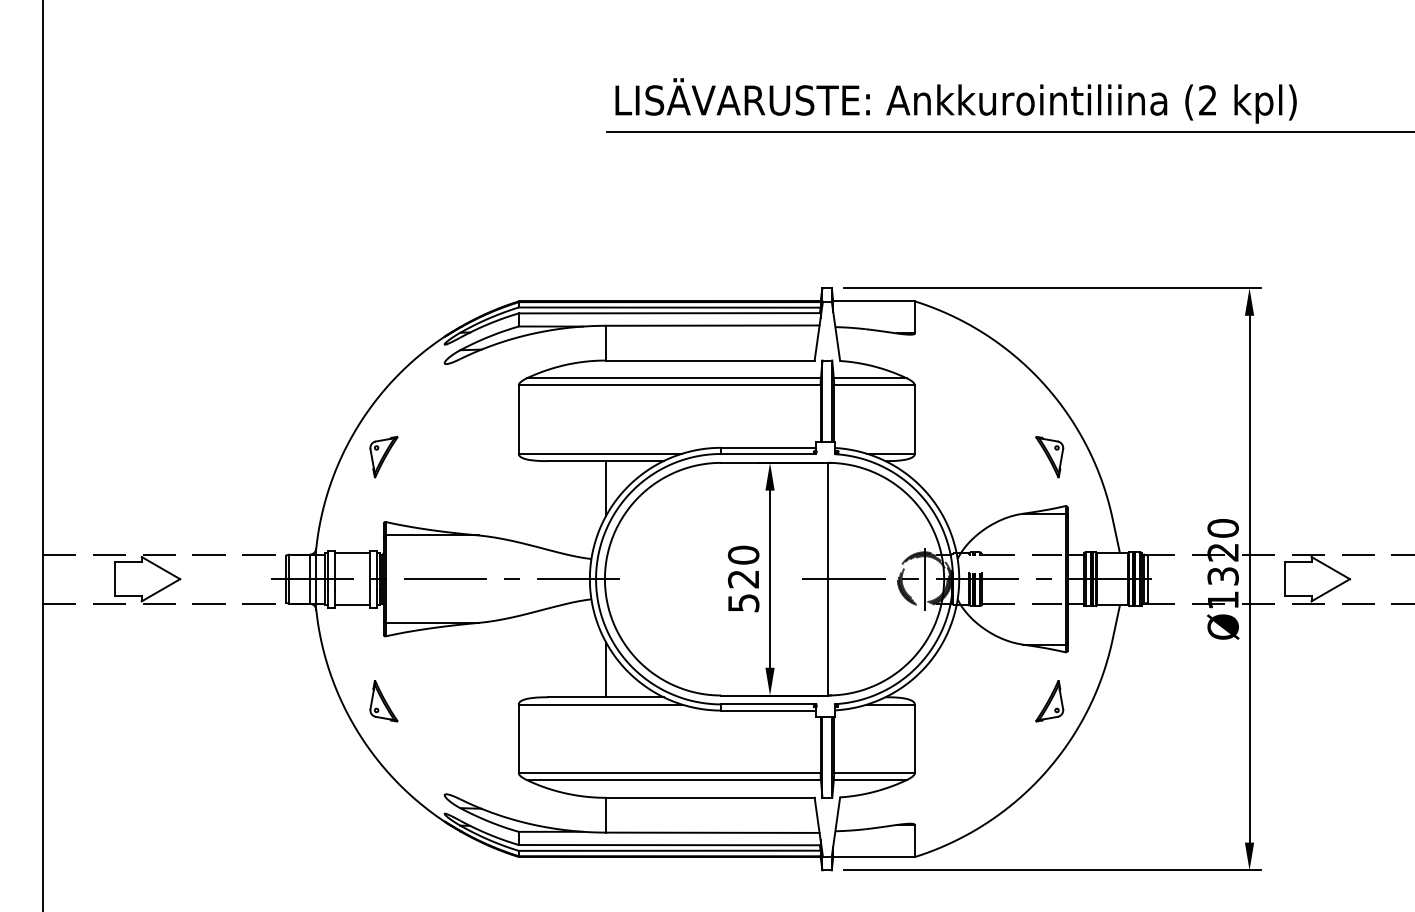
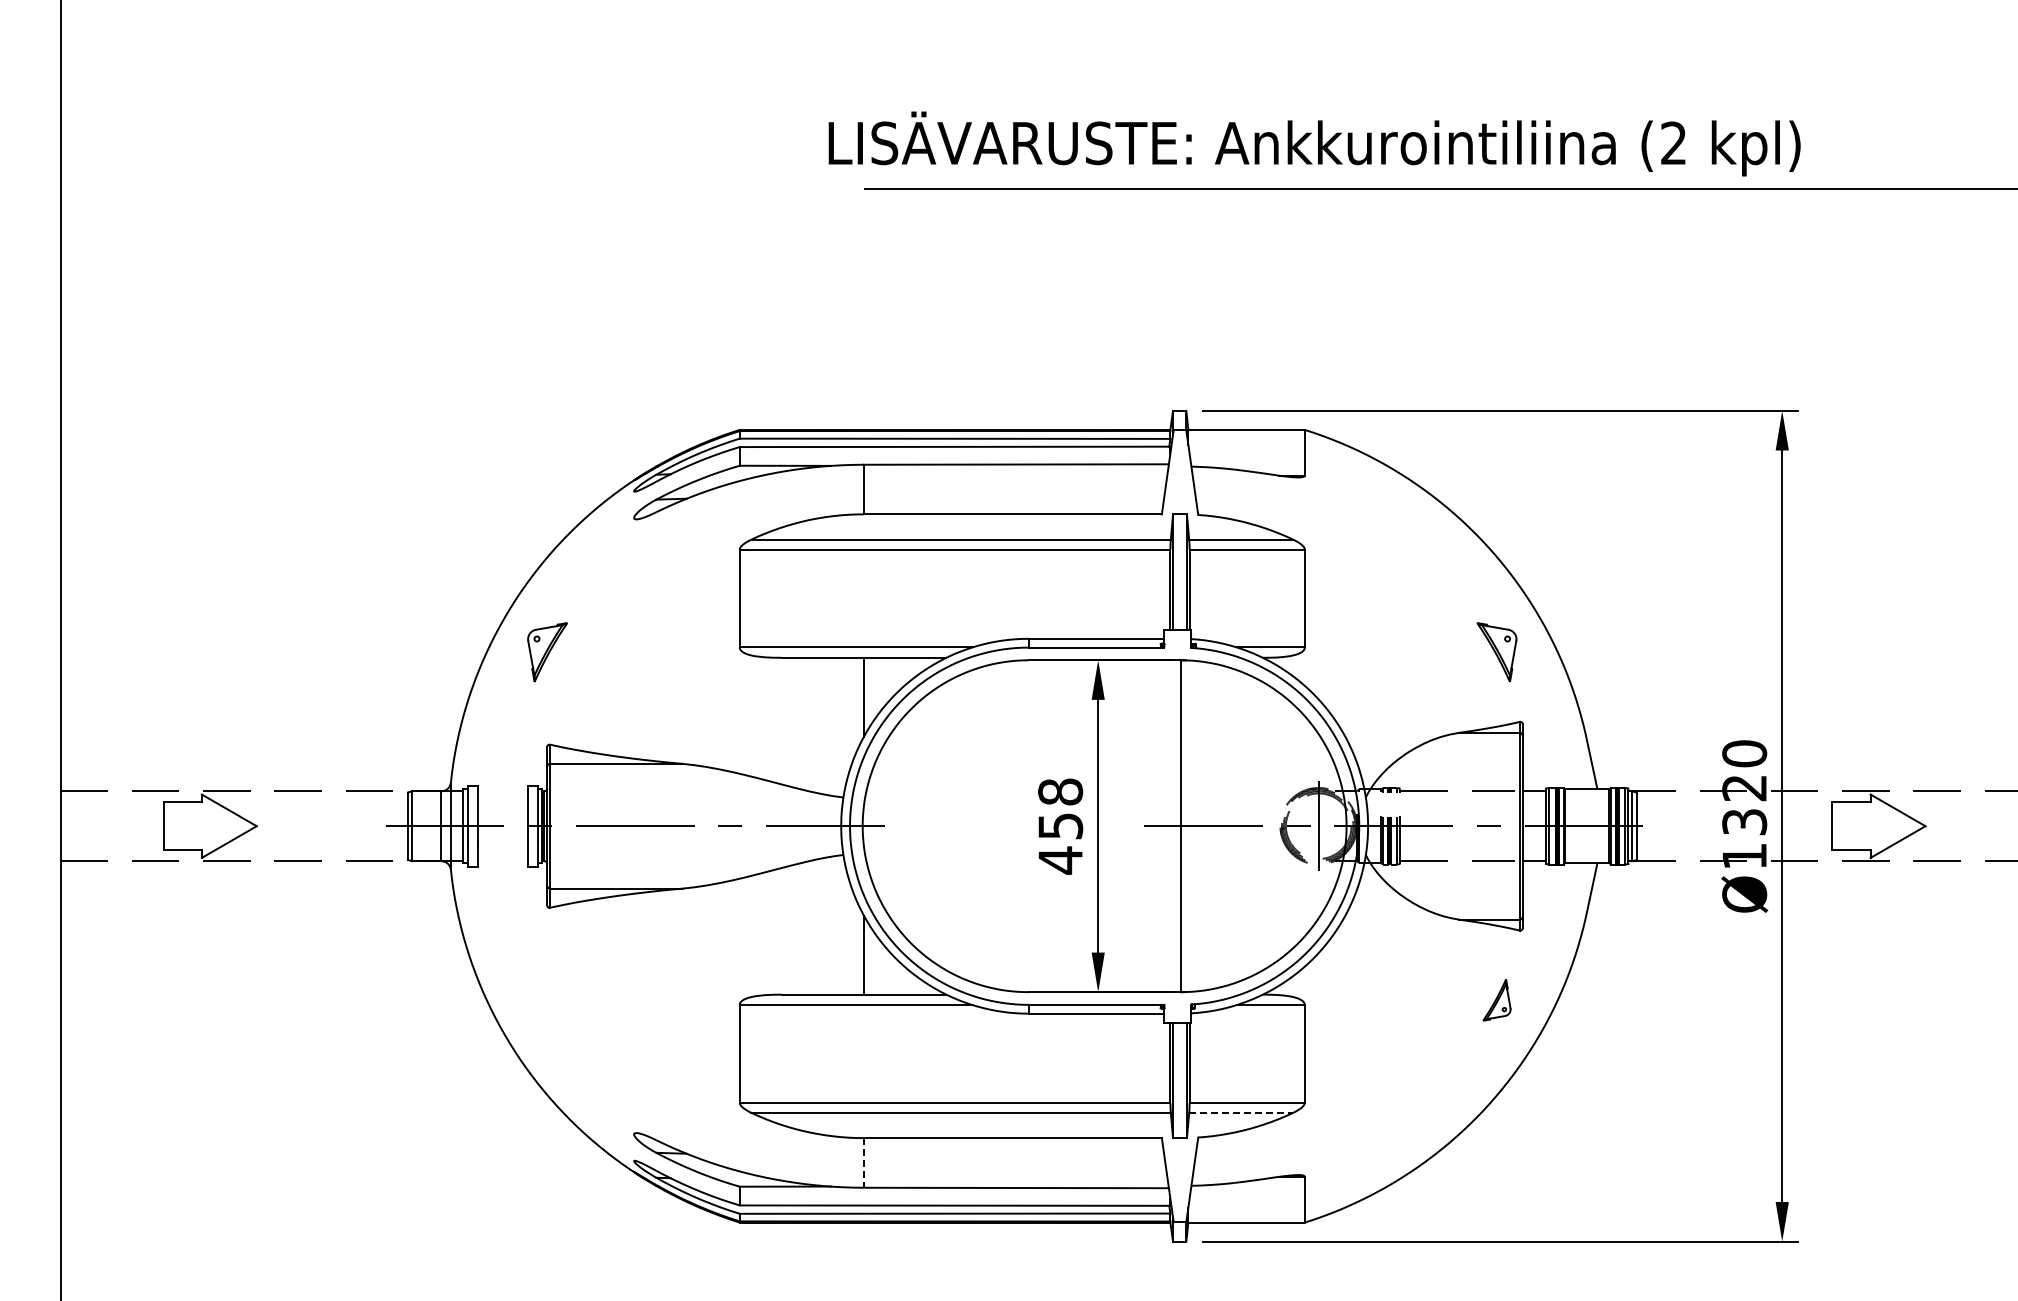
text: (956, 100) -> (1314, 143), moved
line: (352, 553) -> (502, 789), removed
text: (743, 579) -> (1060, 826), 520 -> 458
line: (352, 605) -> (502, 863), removed
part: (383, 701) -> (547, 1000), removed
part: (1049, 701) -> (1496, 1000), size x0.7
line: (870, 779) -> (1241, 1112), solid -> dashed
line: (605, 814) -> (863, 1162), solid -> dashed

